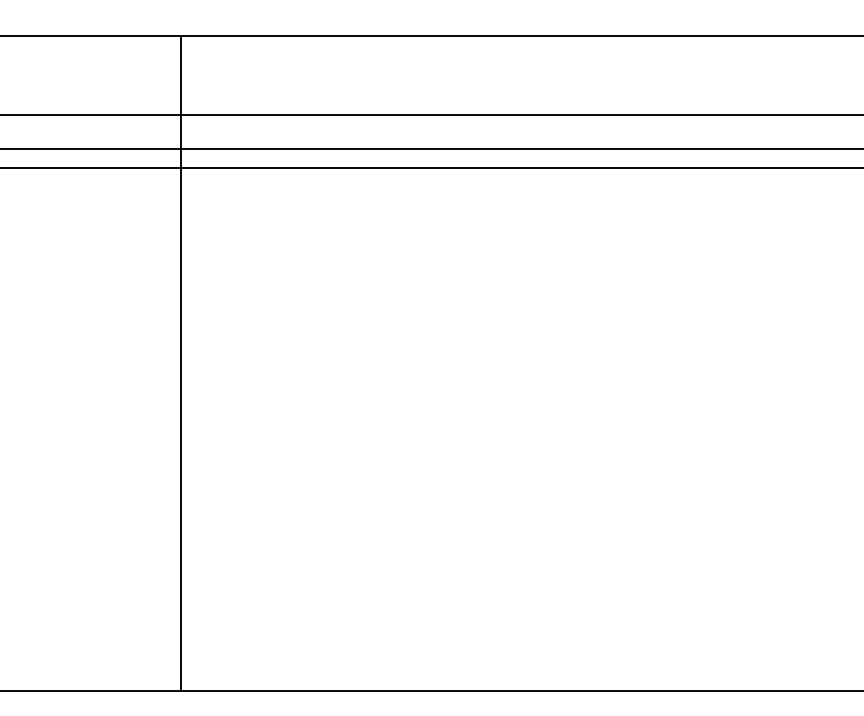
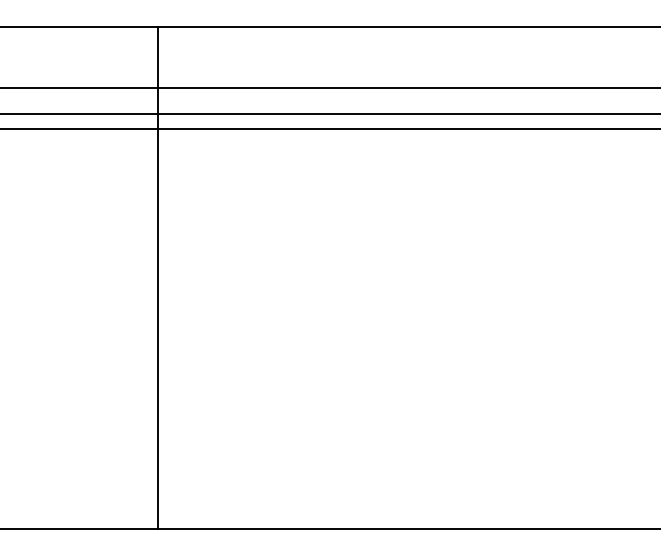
line: (181, 362) -> (157, 277), moved

